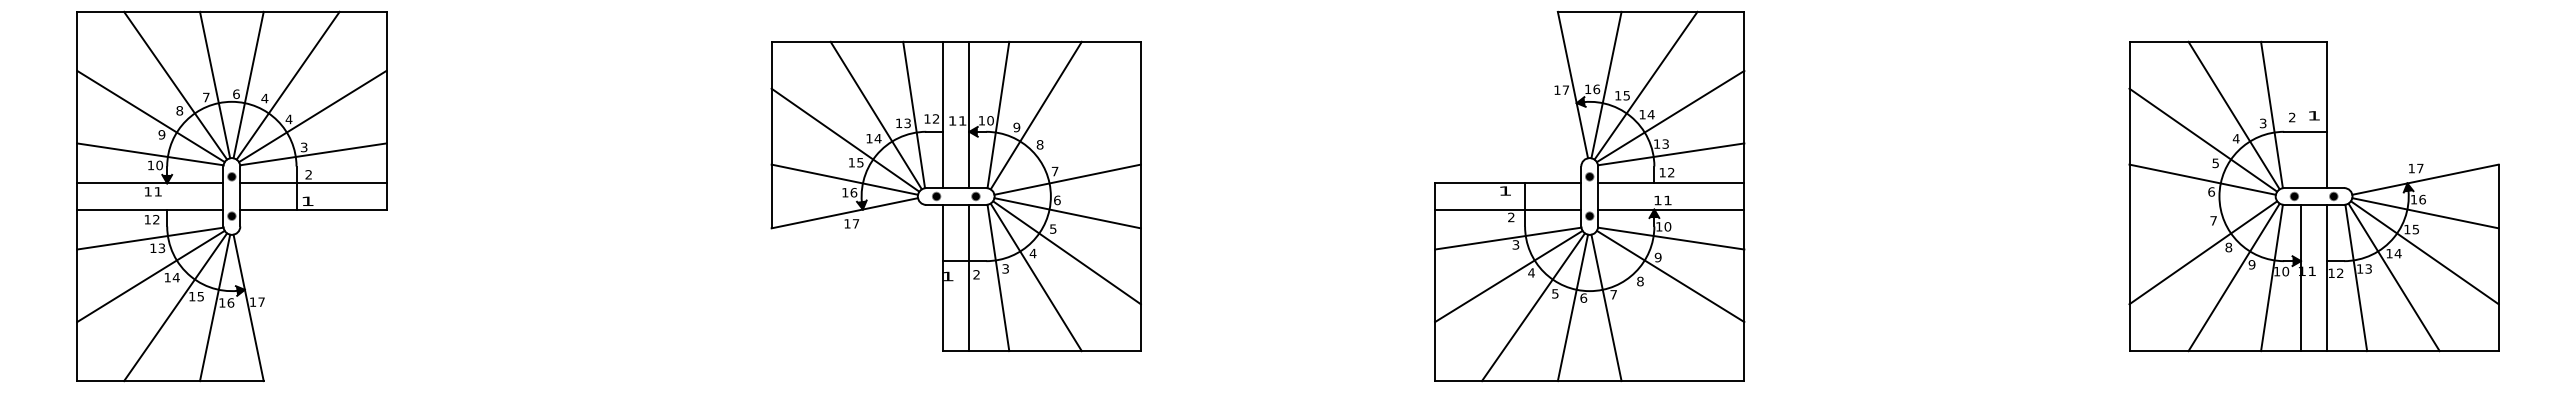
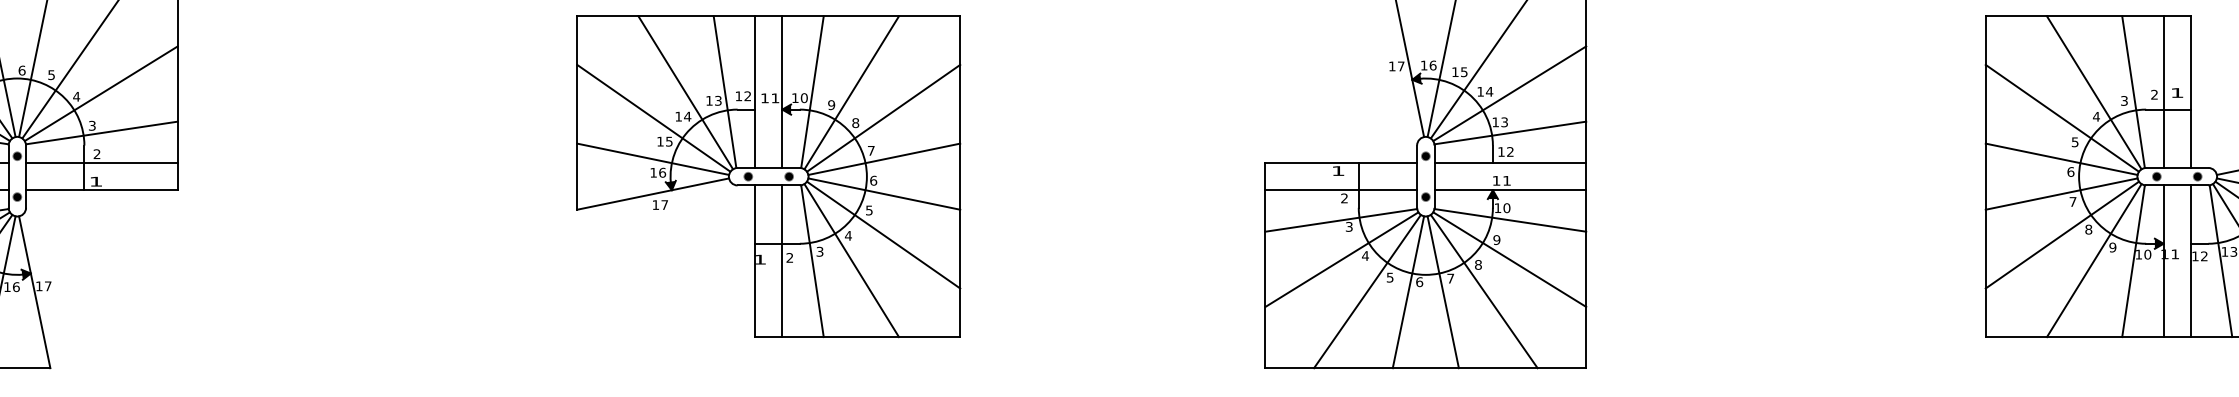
text: (264, 98) -> (51, 75), 4 -> 5
line: (2300, 114) -> (2163, 91), added
line: (1066, 139) -> (883, 117), added
line: (2202, 213) -> (2061, 194), added
line: (1645, 307) -> (1483, 291), added

